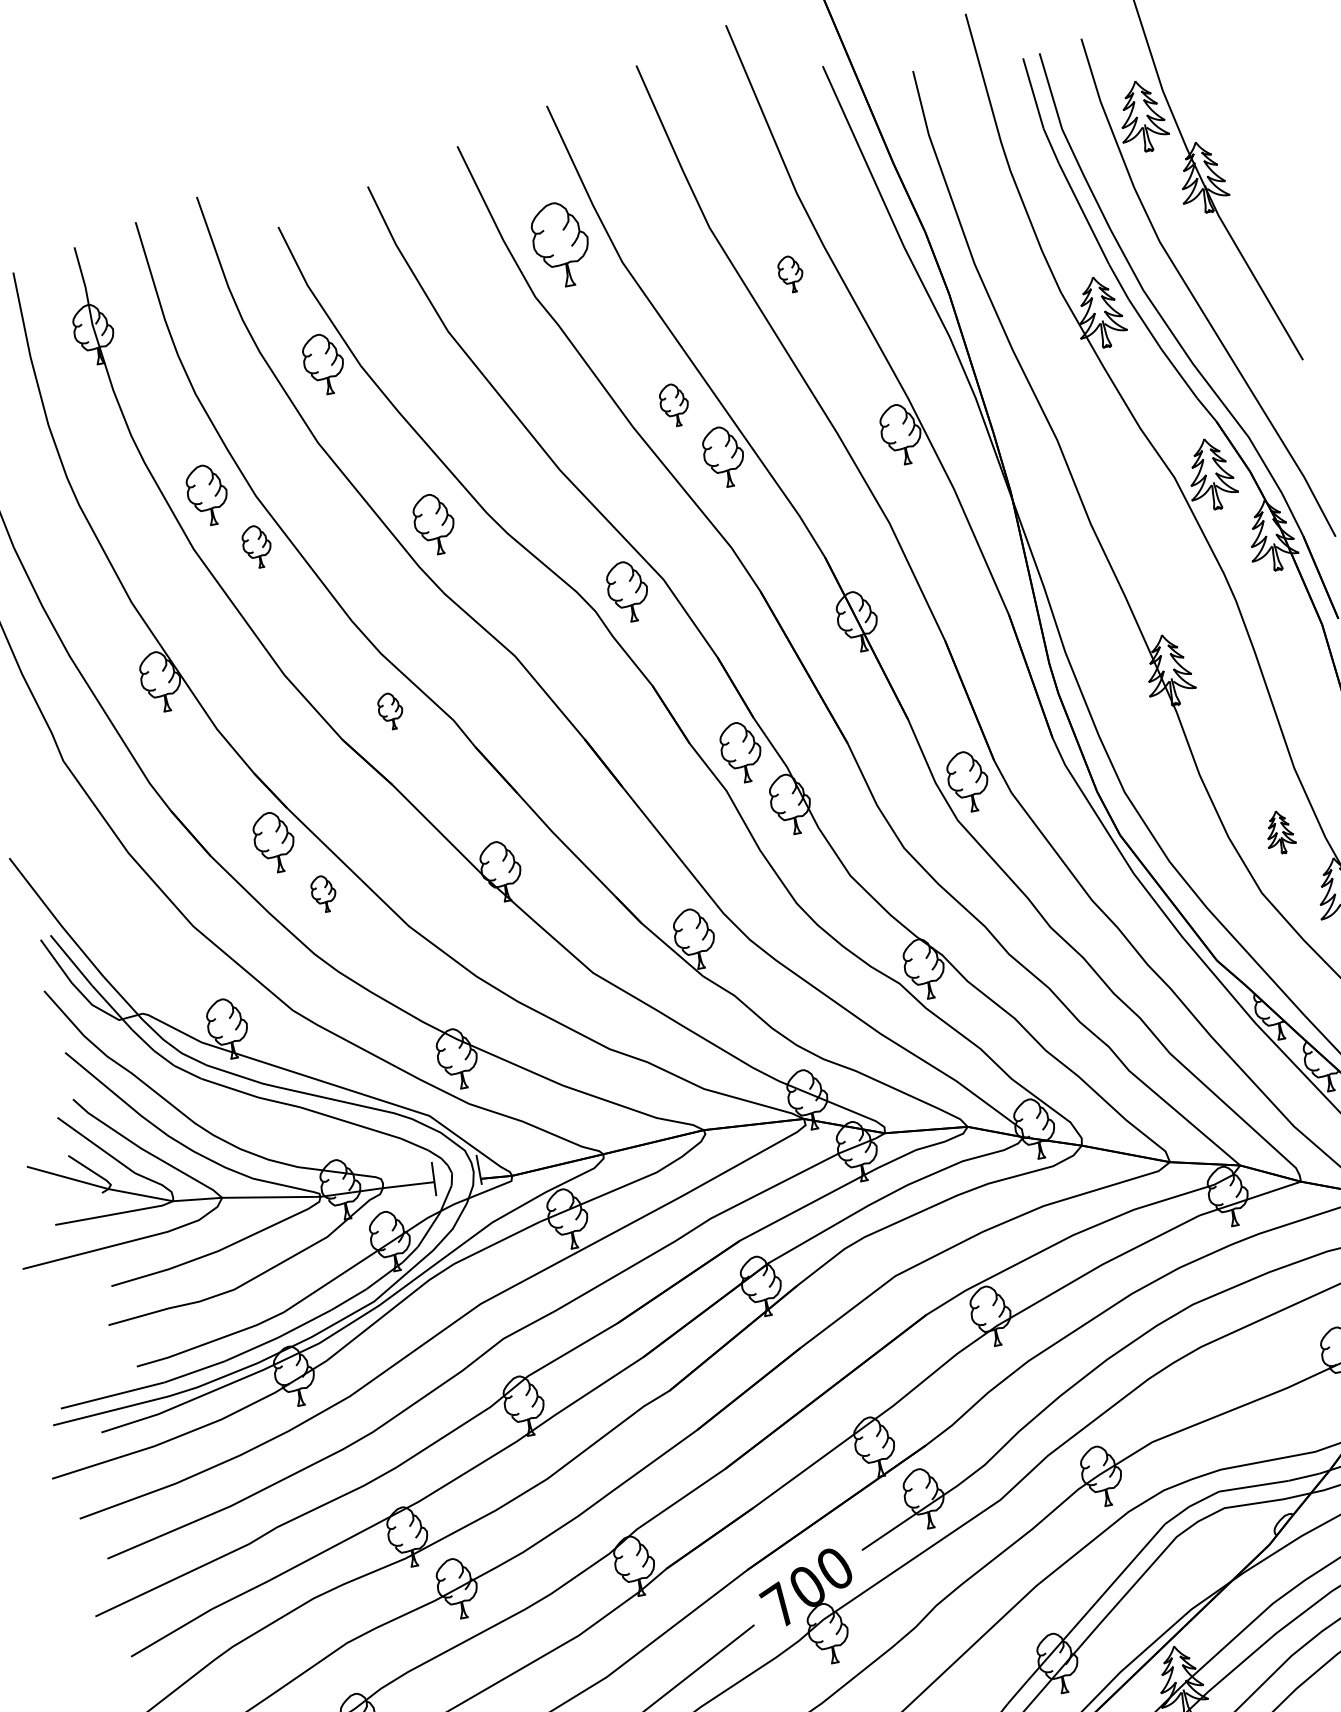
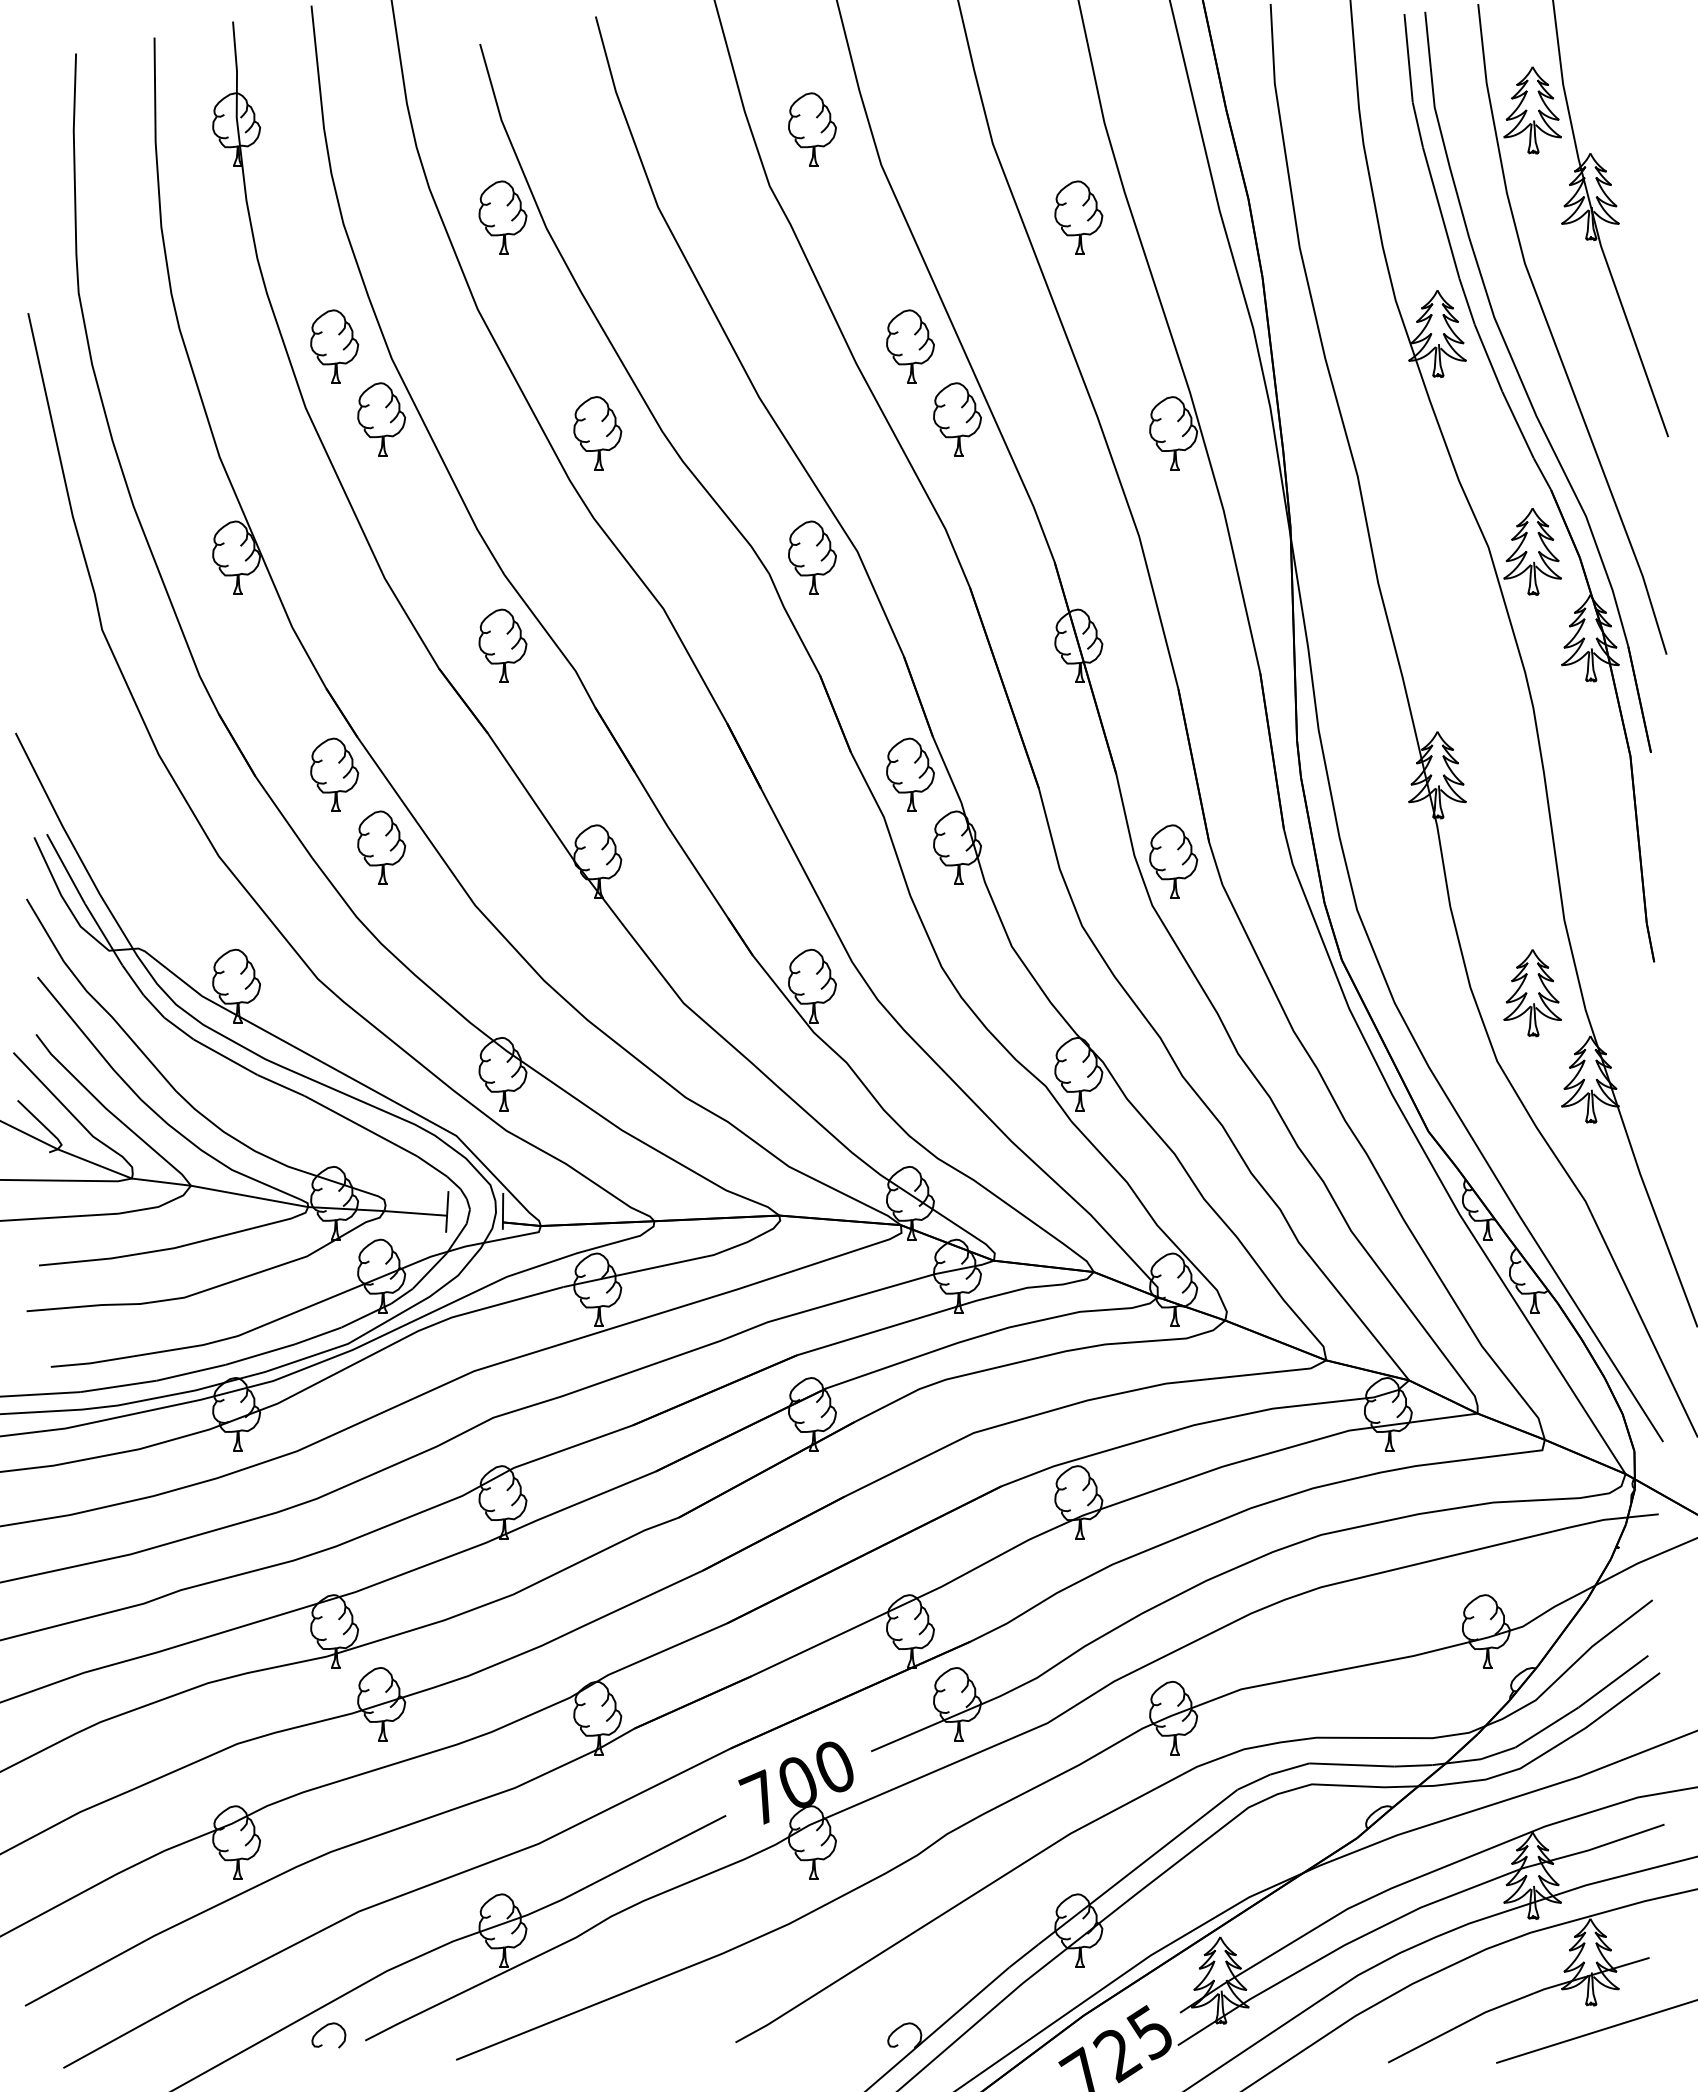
part: (561, 244) -> (812, 129), size x0.71
part: (790, 274) -> (1078, 217), size x1.67
part: (674, 405) -> (910, 346), size x1.43
part: (257, 546) -> (381, 419), size x1.43
part: (390, 711) -> (502, 645), size x1.67
part: (1279, 832) -> (1532, 993), size x1.67
part: (323, 893) -> (381, 847), size x1.67

